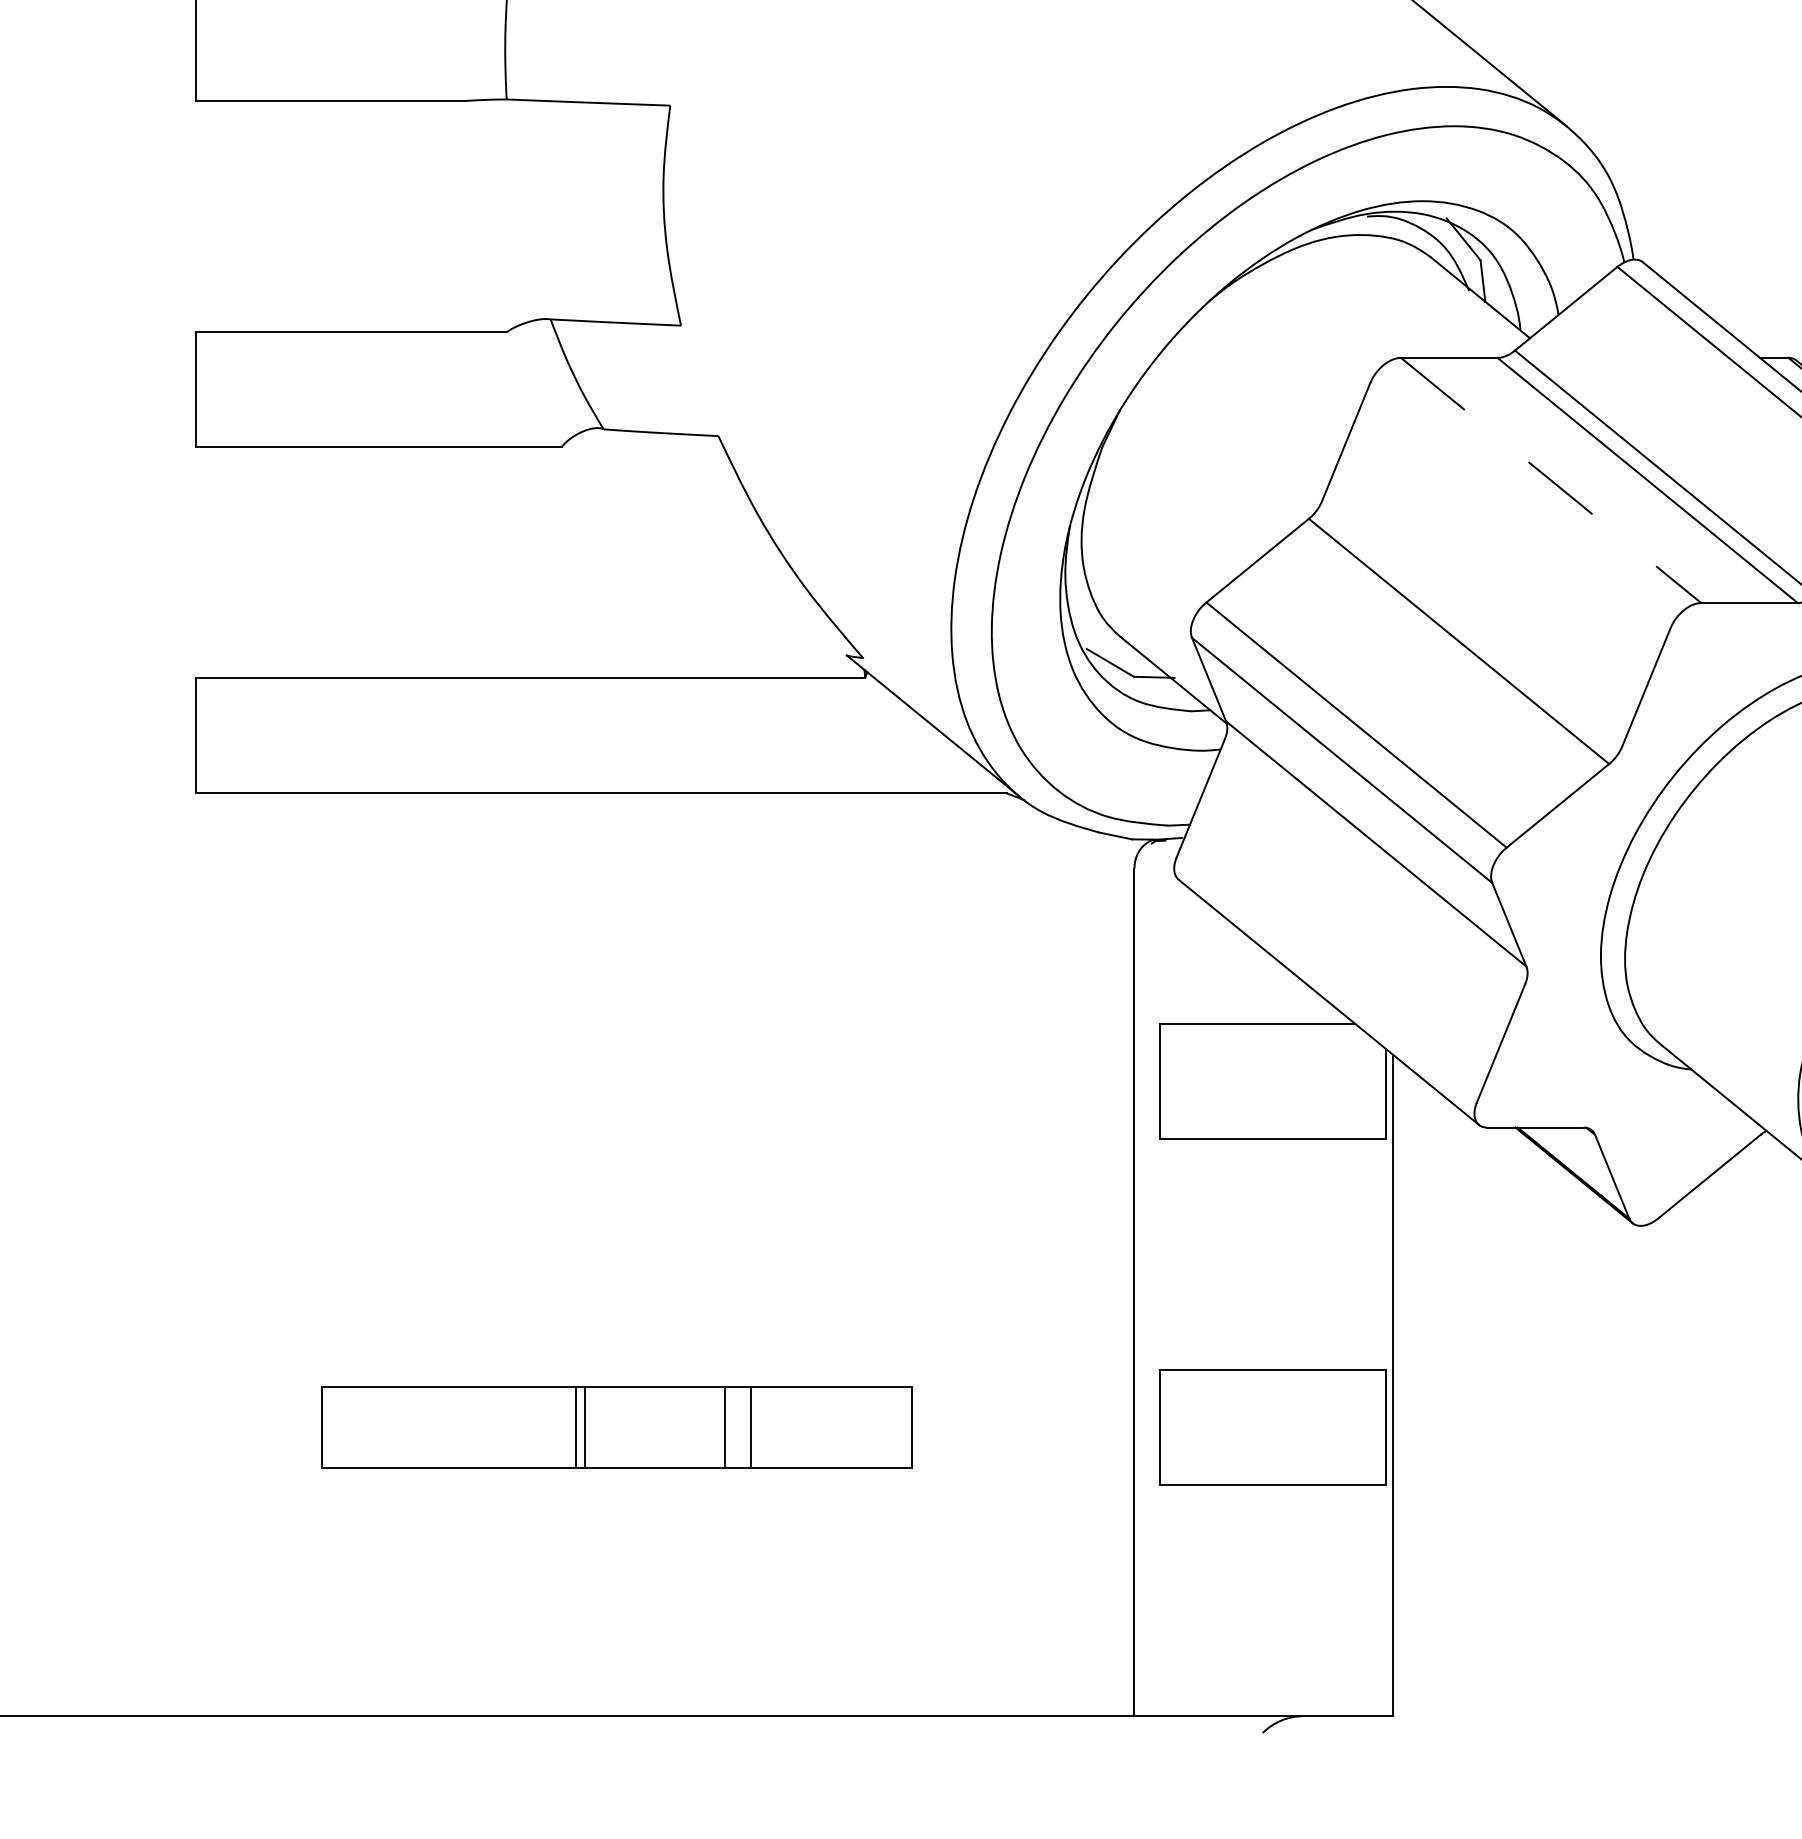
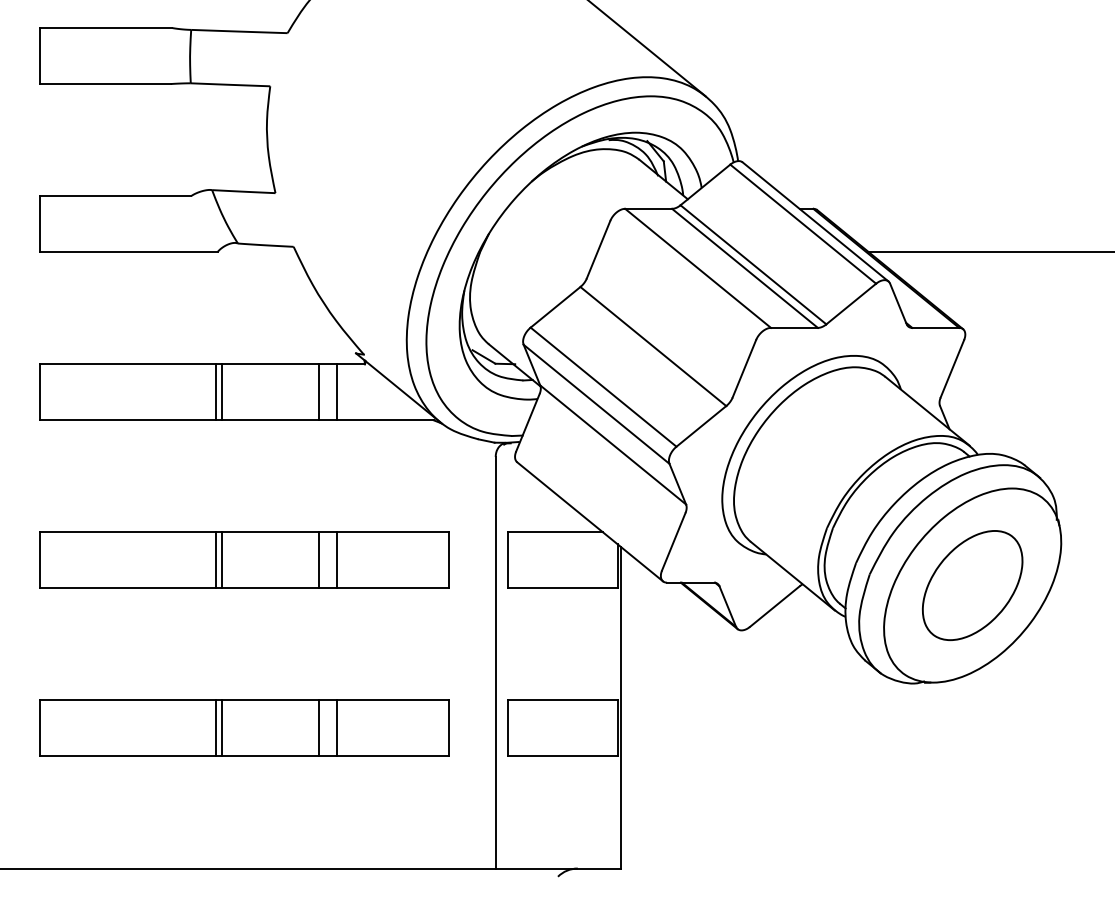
line: (1551, 480) -> (698, 268), dashed -> solid
line: (557, 736) -> (215, 392), added
line: (571, 736) -> (222, 392), added
line: (771, 736) -> (319, 392), added
line: (808, 736) -> (337, 392), added
part: (617, 1079) -> (244, 559), added
part: (617, 1425) -> (244, 727), size x1.43

